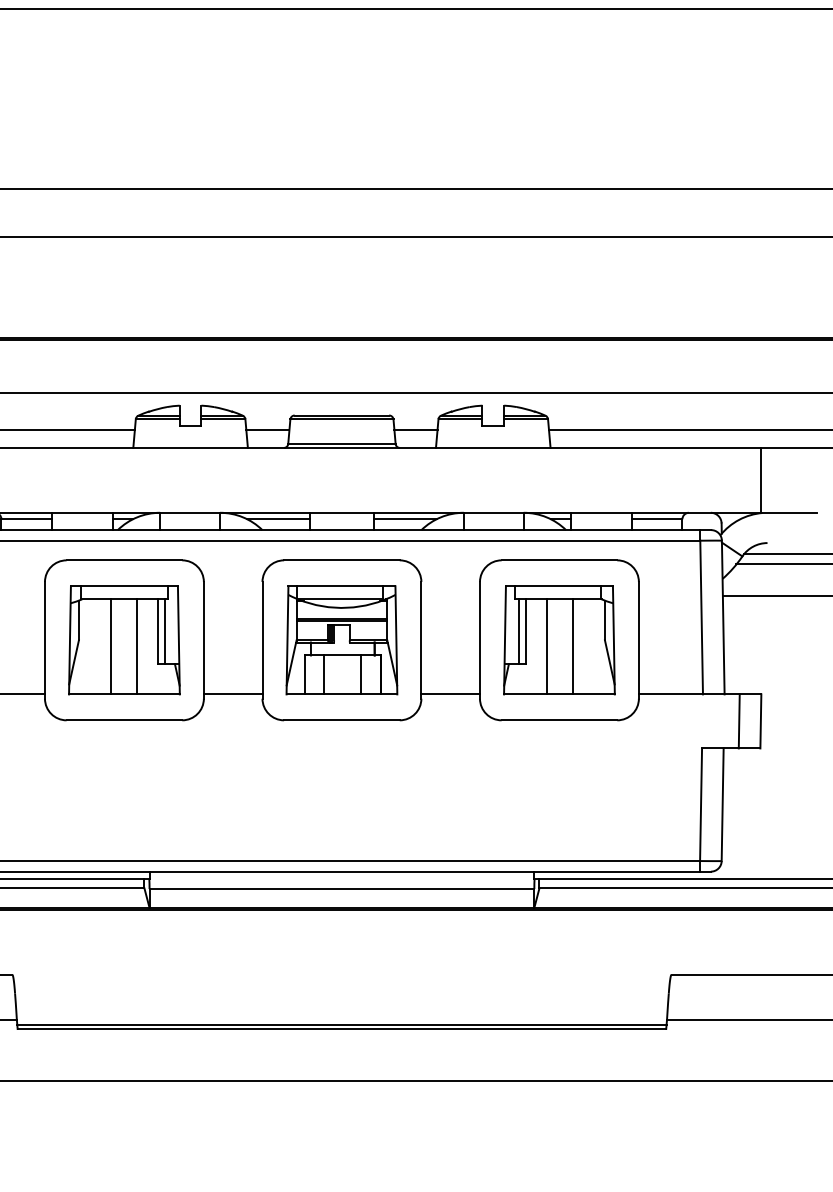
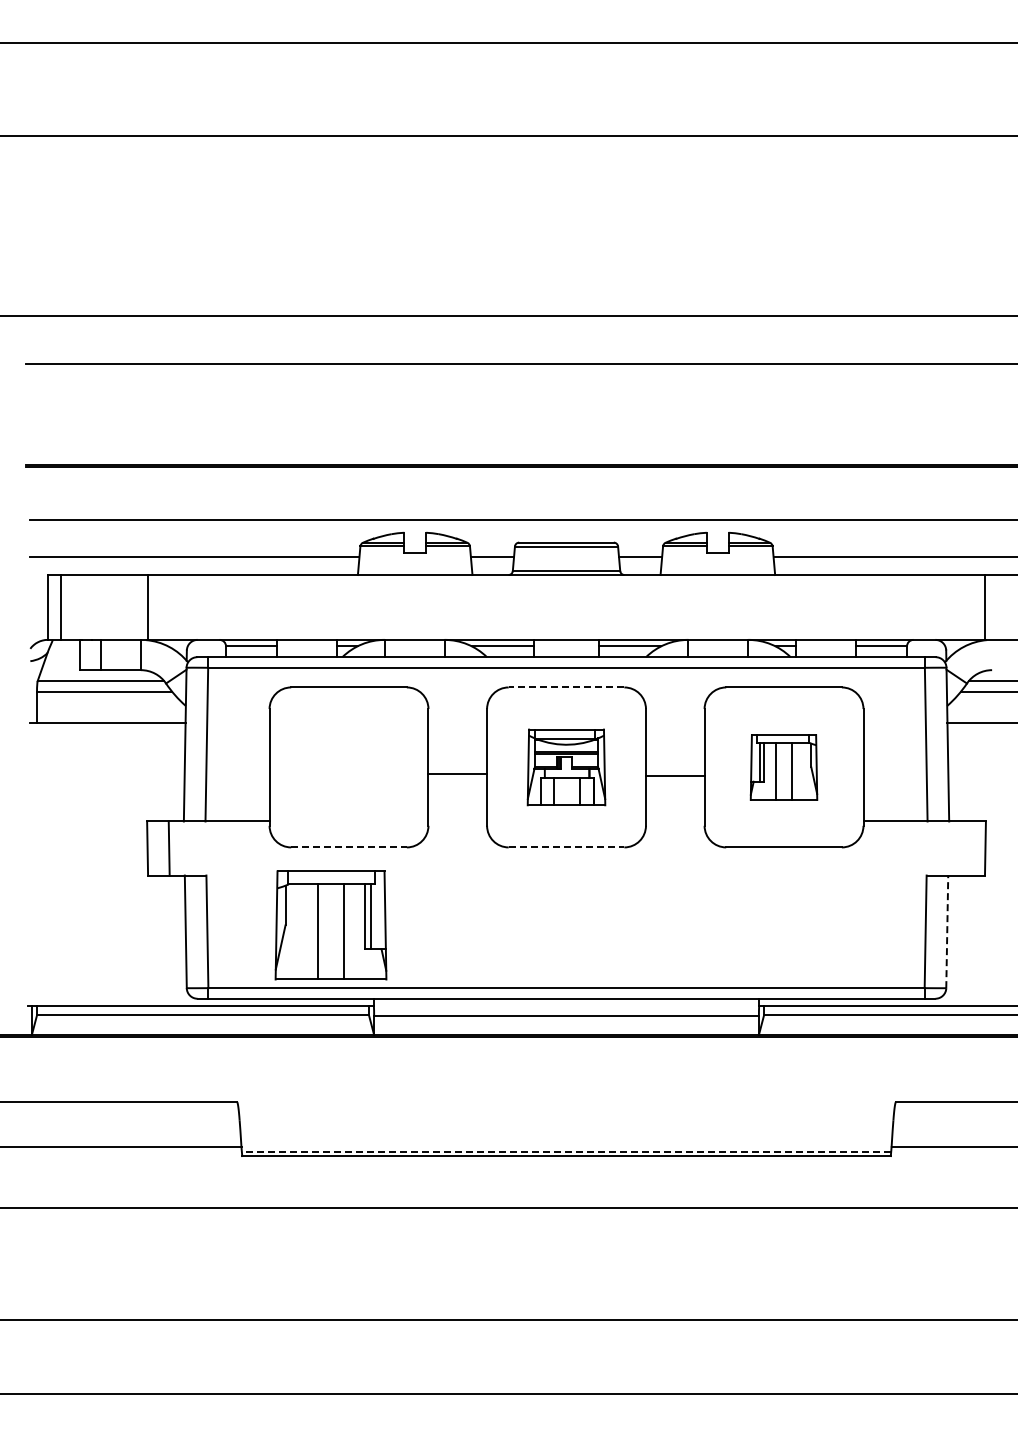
line: (341, 560) -> (566, 687), solid -> dashed
part: (123, 640) -> (330, 925), moved
part: (341, 640) -> (566, 767), size x0.7
part: (558, 640) -> (783, 767), size x0.6
line: (232, 694) -> (457, 774), moved
line: (449, 694) -> (674, 776), moved
line: (124, 720) -> (349, 847), solid -> dashed
line: (341, 720) -> (566, 847), solid -> dashed
line: (738, 721) -> (963, 848), removed
line: (722, 804) -> (947, 931), solid -> dashed
line: (341, 1024) -> (566, 1151), solid -> dashed

